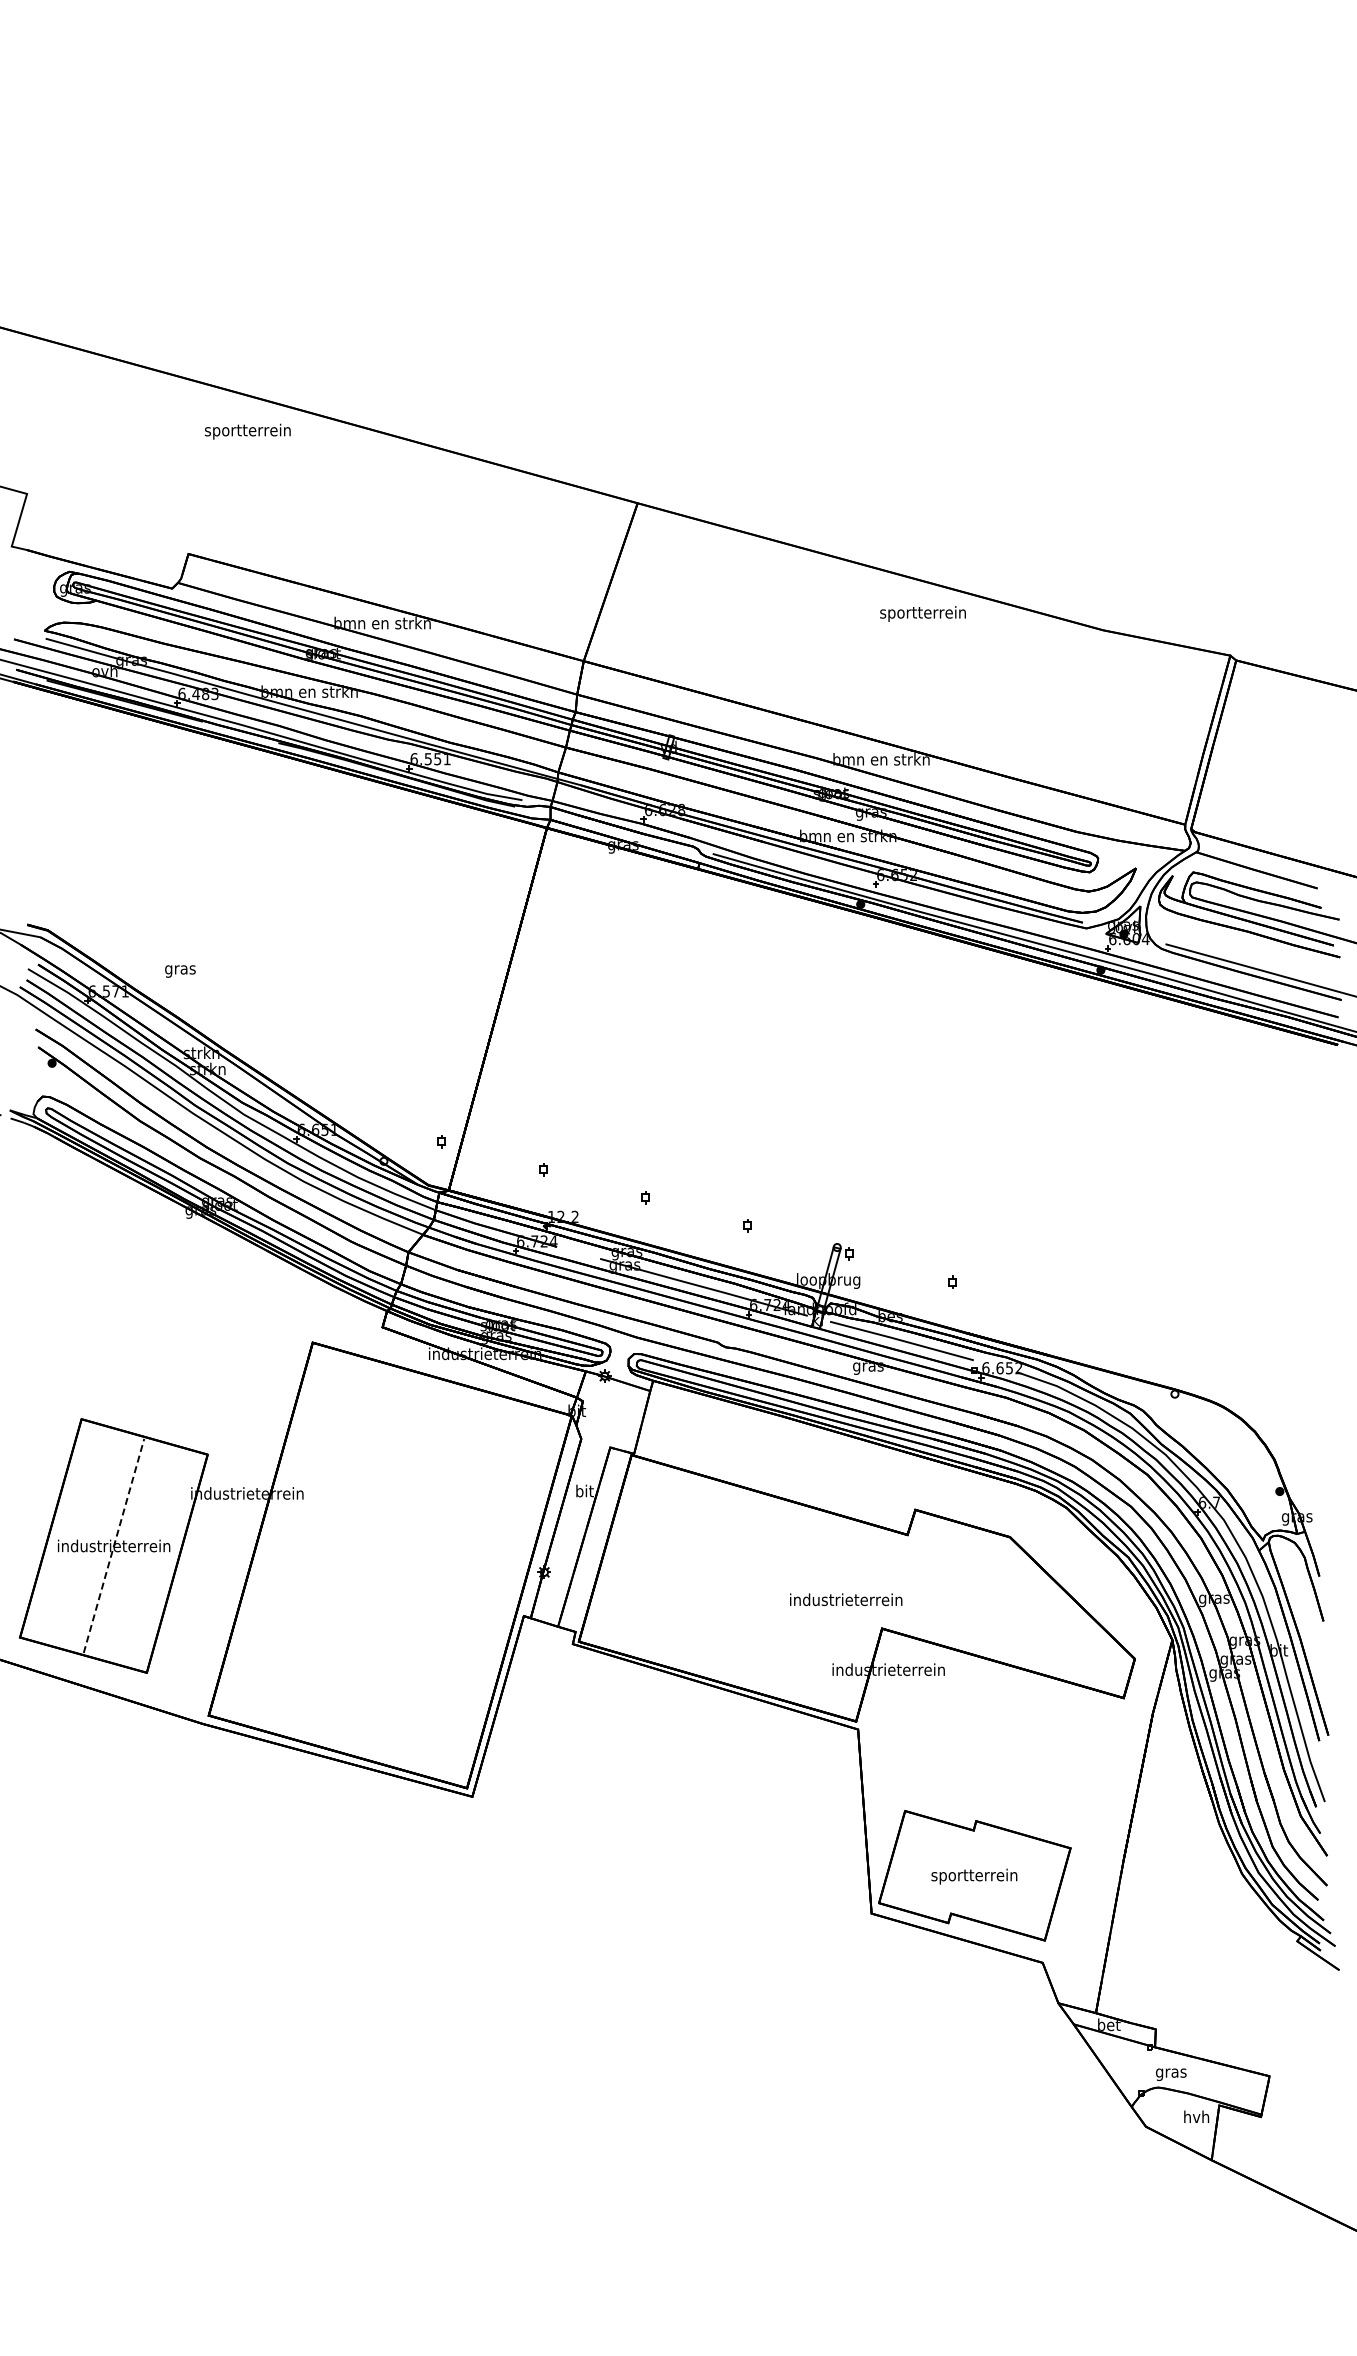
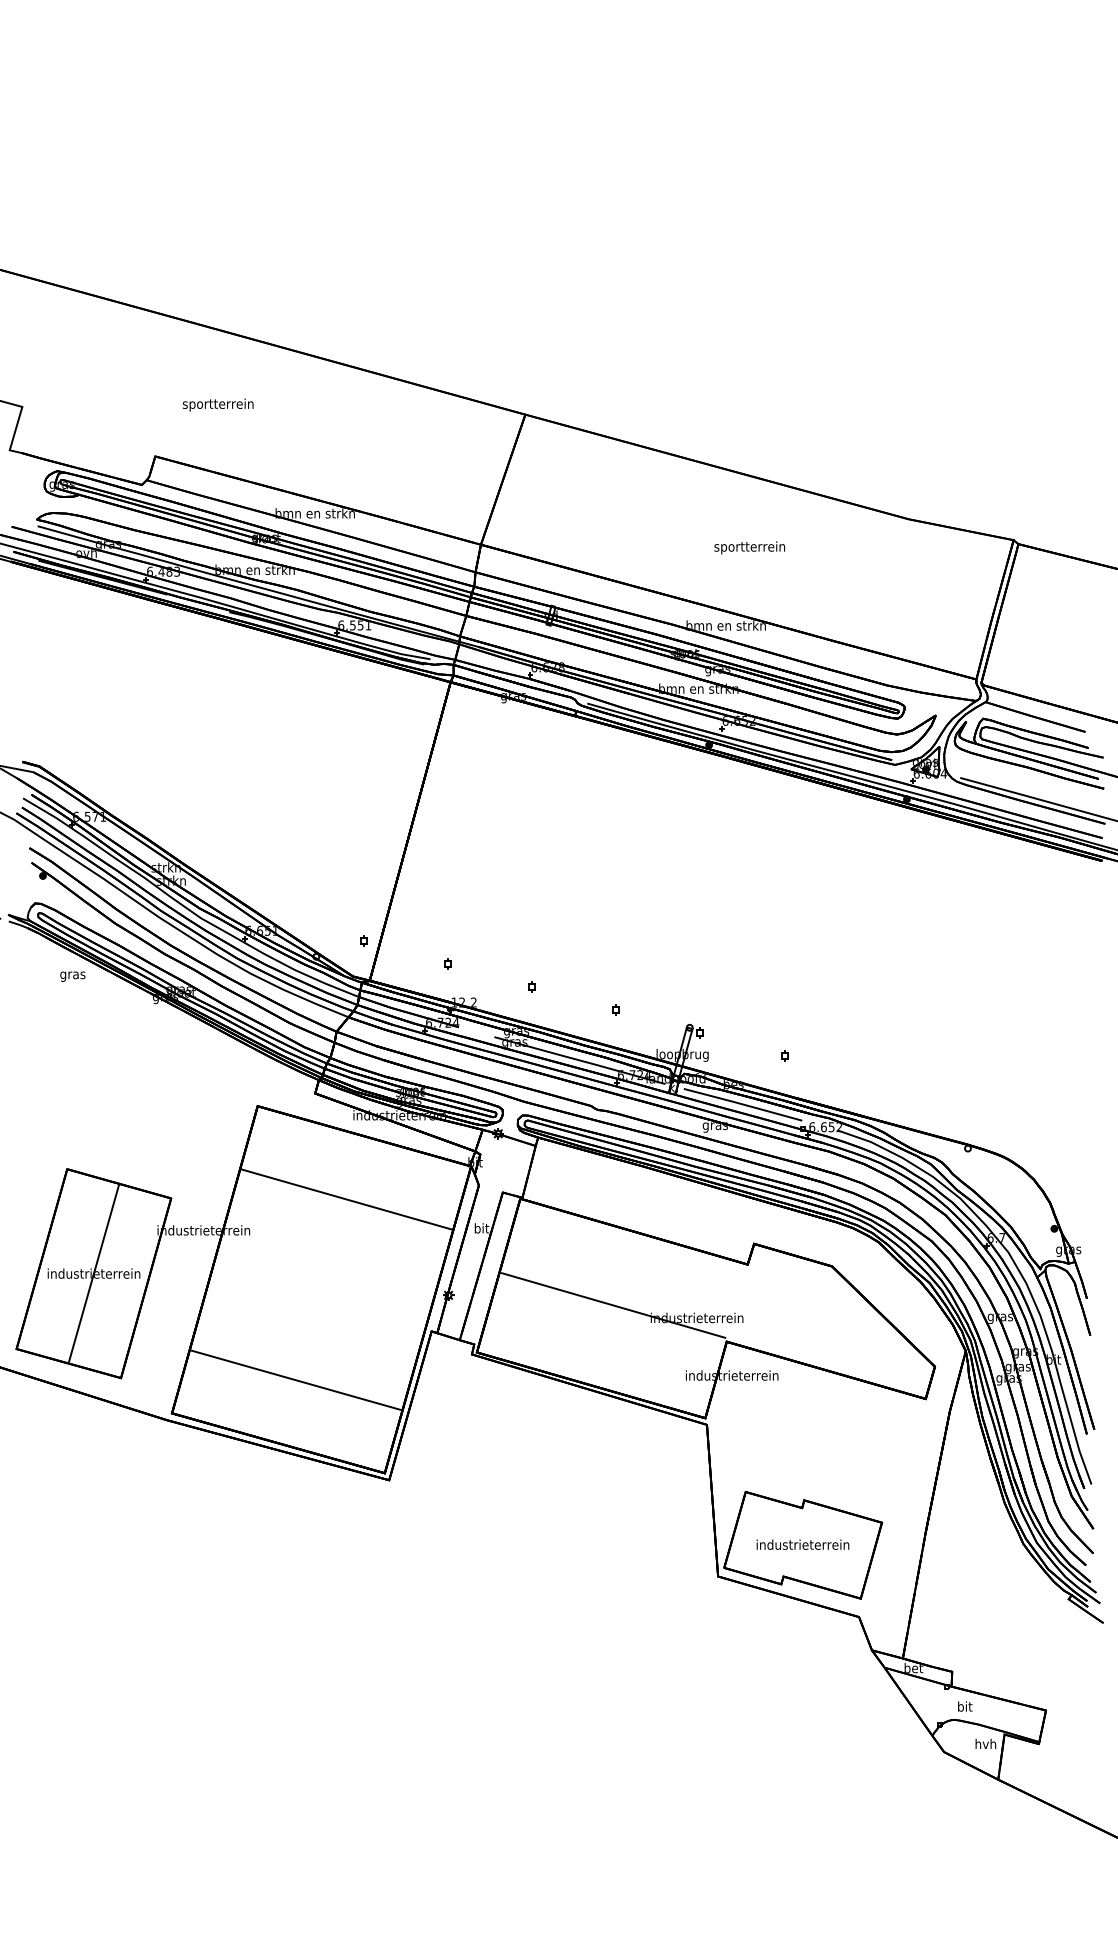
text: (247, 431) -> (217, 404), moved
text: (922, 613) -> (749, 547), moved
text: (180, 971) -> (72, 976), moved
line: (420, 1455) -> (346, 1199), added
line: (114, 1545) -> (94, 1273), dashed -> solid
line: (744, 1584) -> (613, 1305), added
line: (359, 1675) -> (296, 1380), added
text: (974, 1876) -> (802, 1545), sportterrein -> industrieterrein
text: (1171, 2073) -> (965, 1708), gras -> bit

